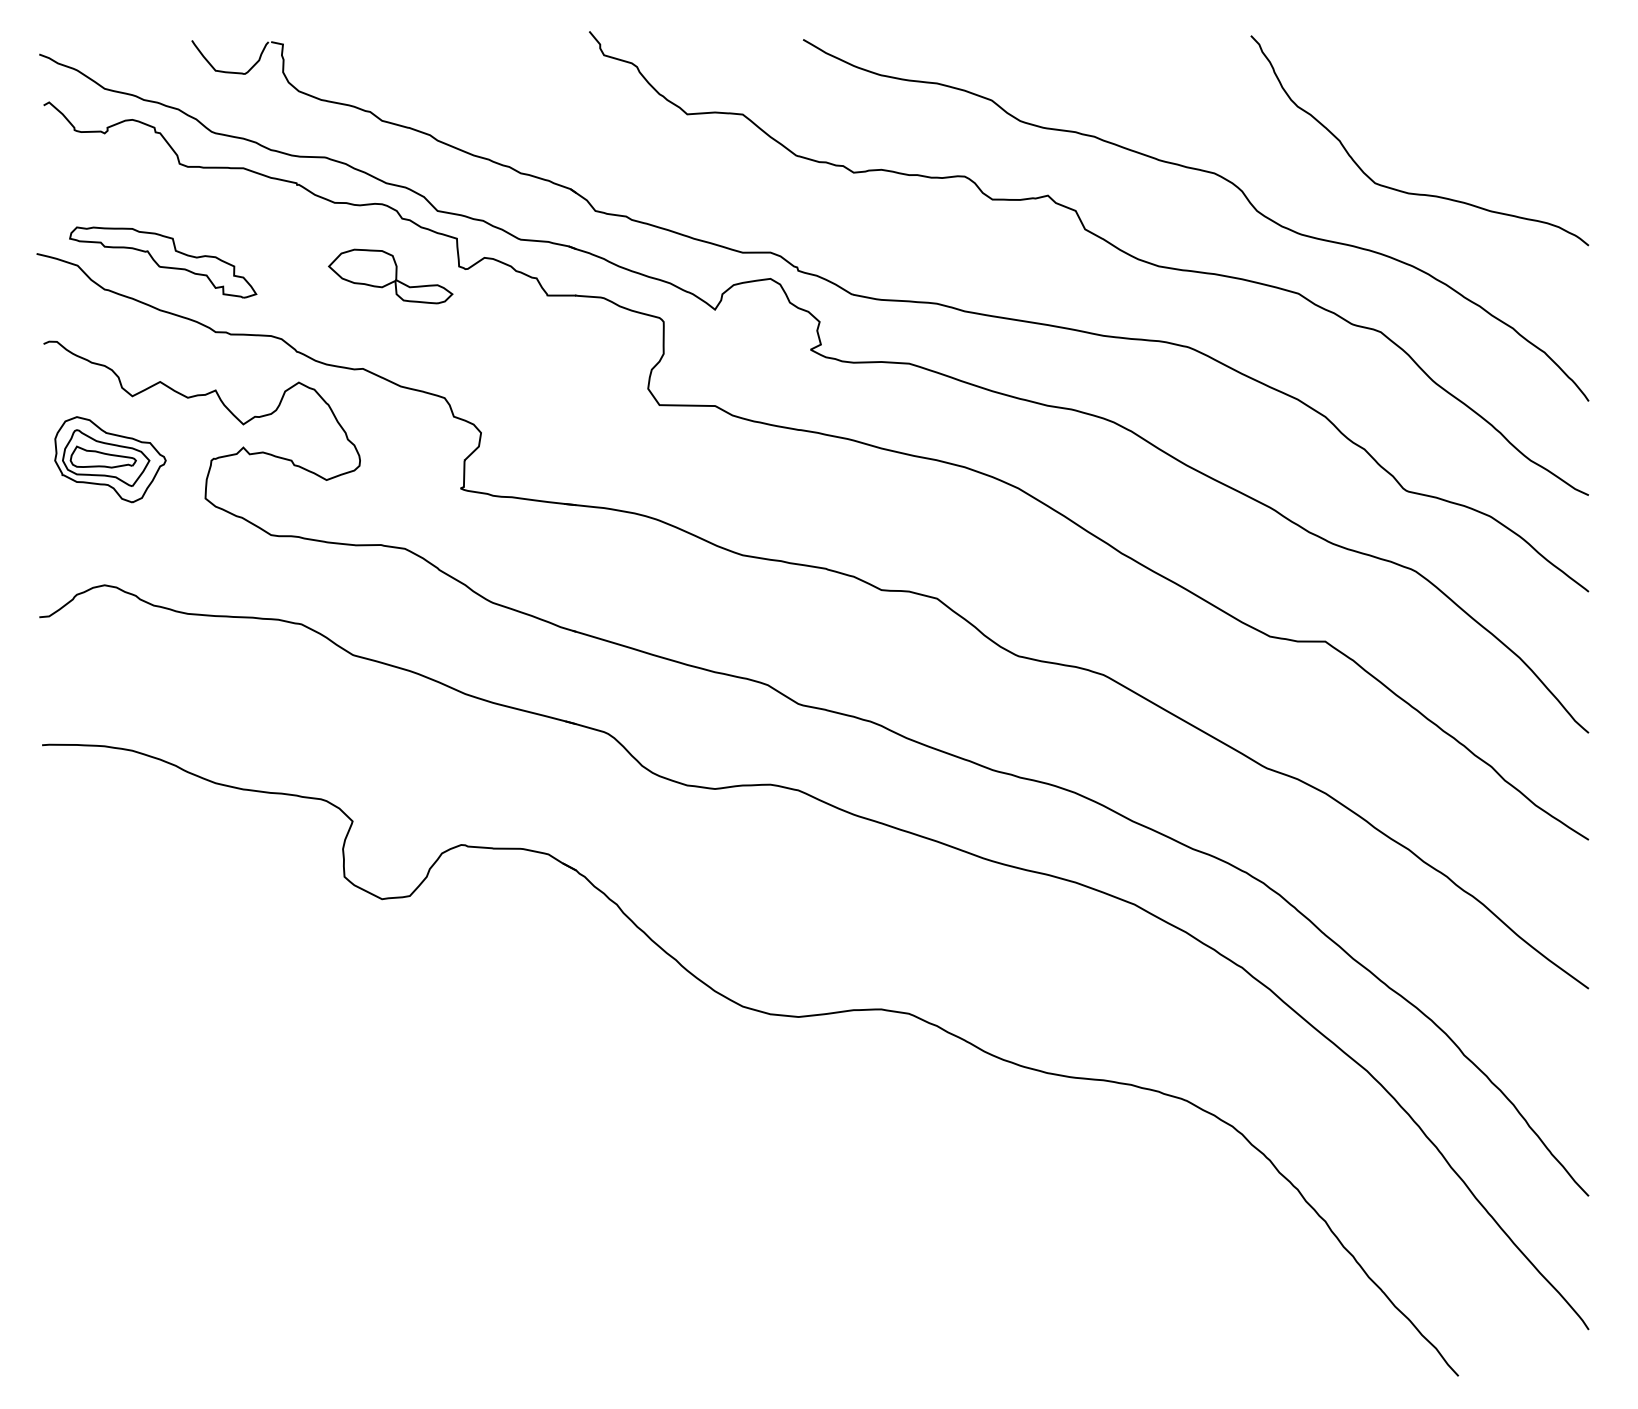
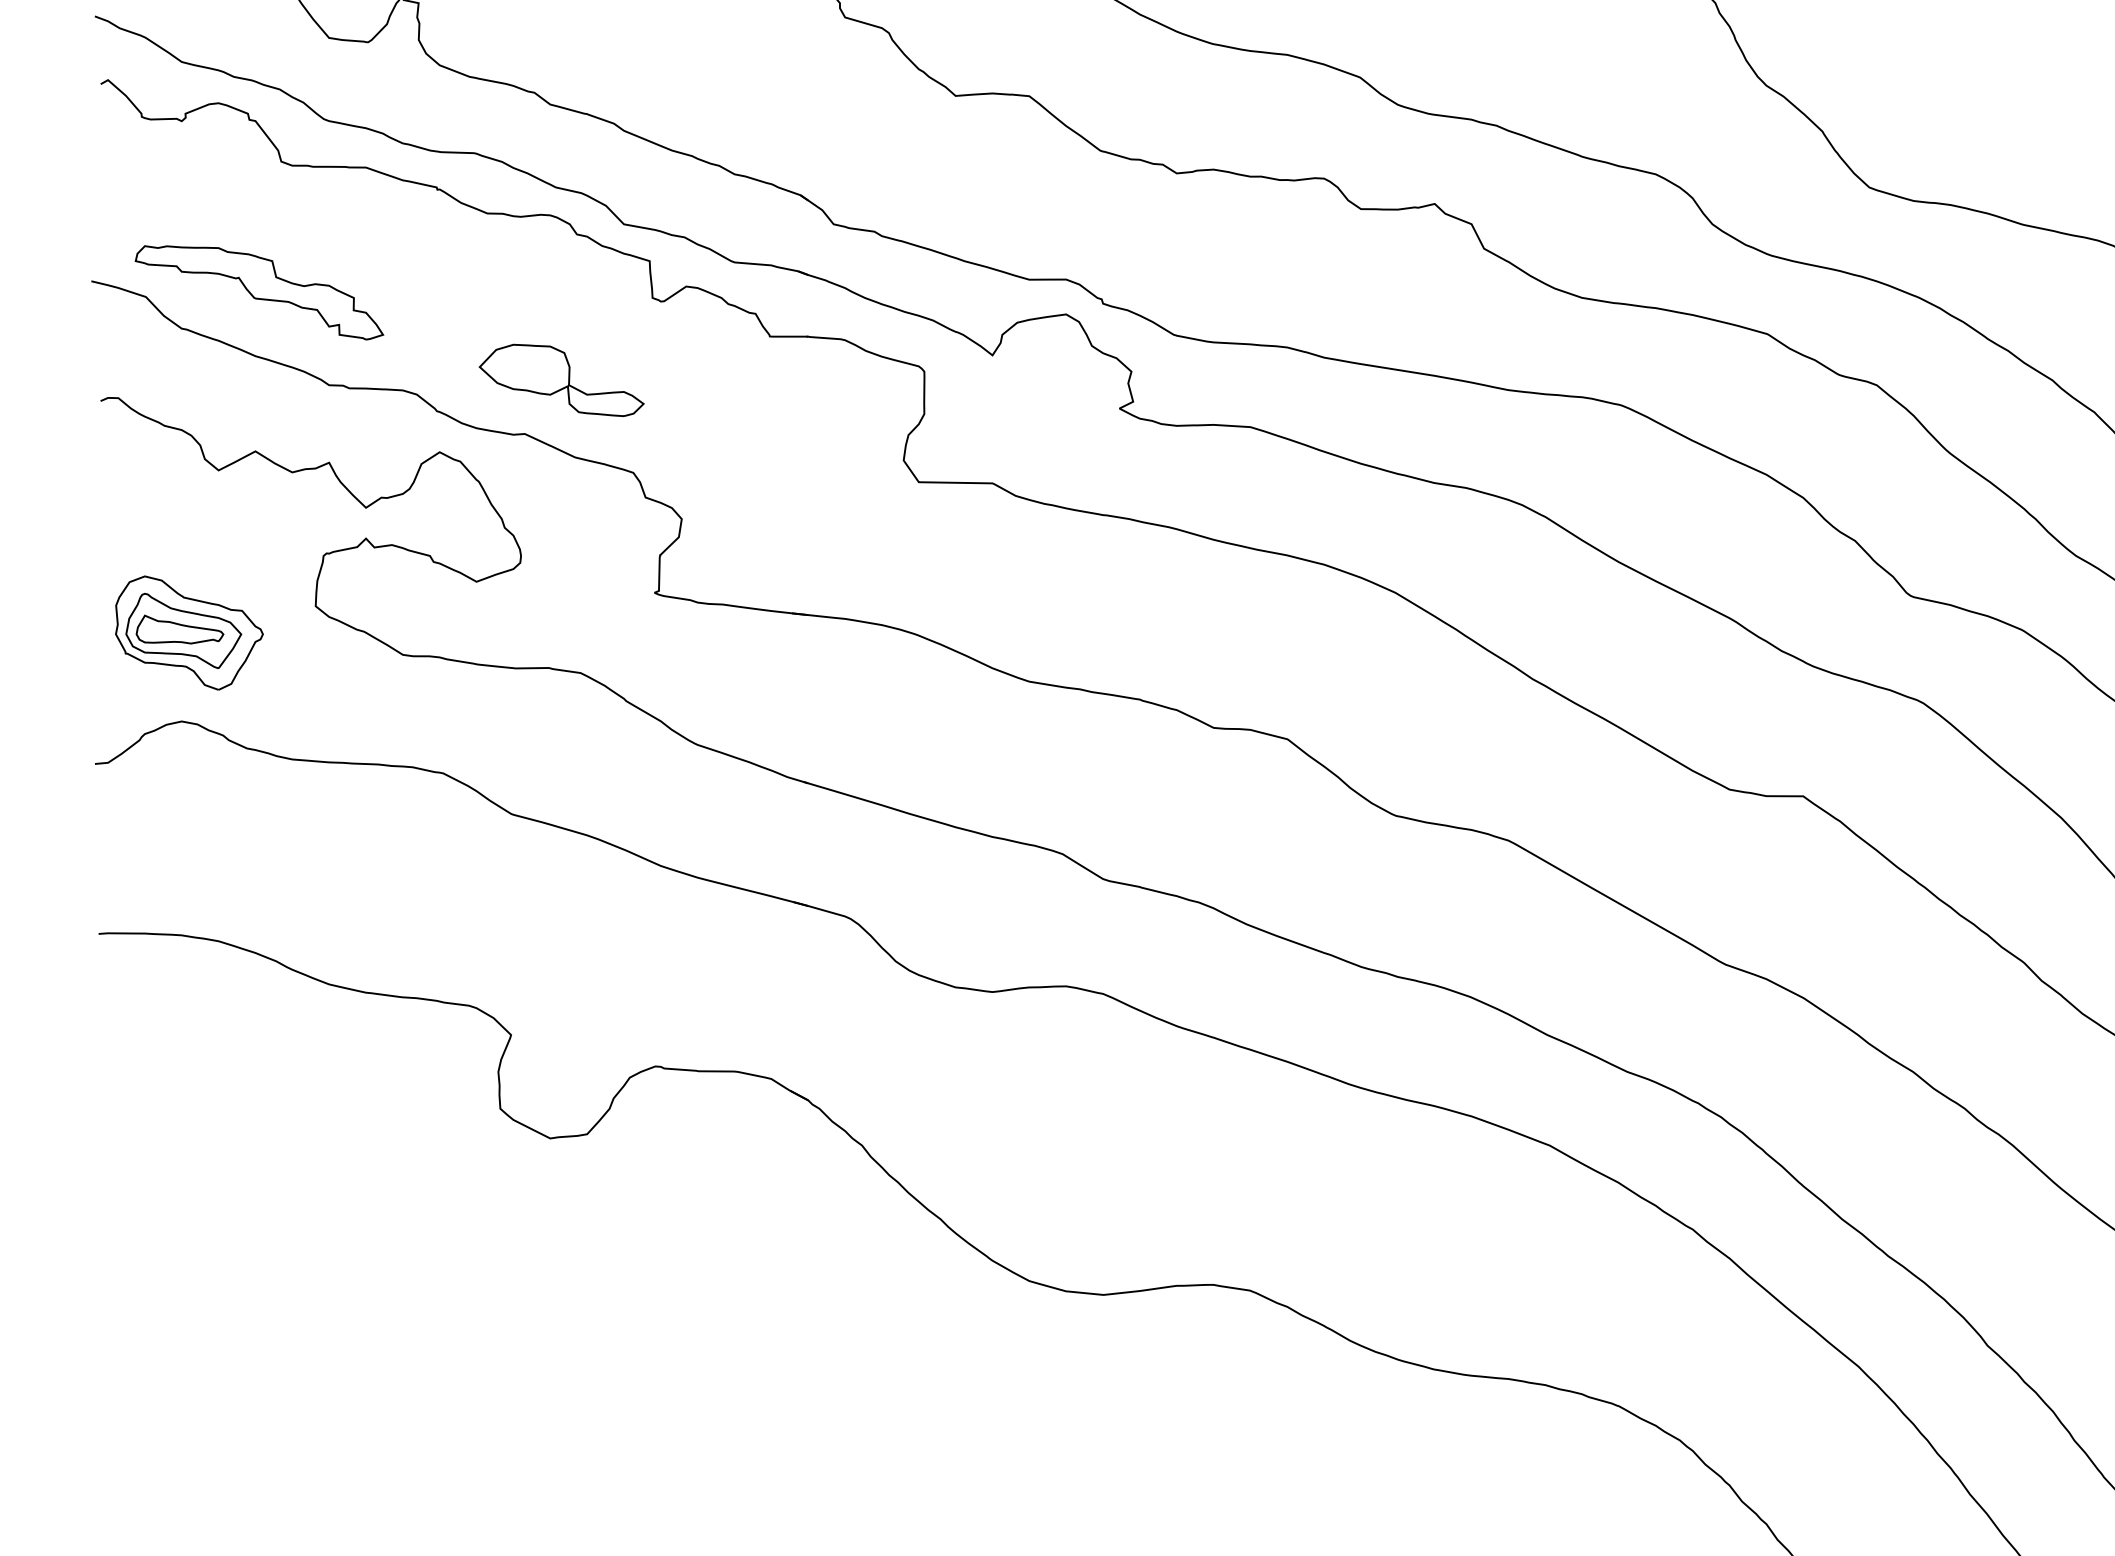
part: (390, 276) -> (561, 380), moved
part: (110, 459) -> (189, 632), moved

